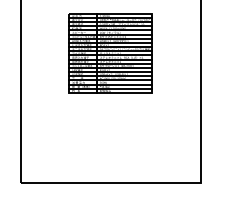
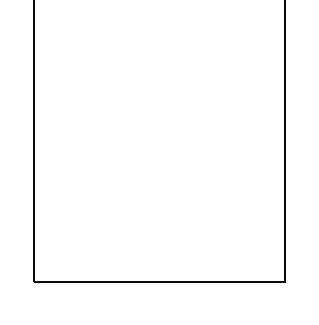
part: (110, 52) -> (159, 100), removed

